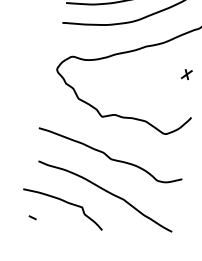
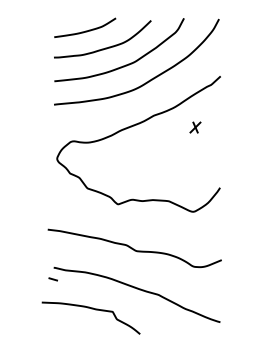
part: (186, 74) -> (195, 127), moved
line: (32, 217) -> (52, 279), moved

